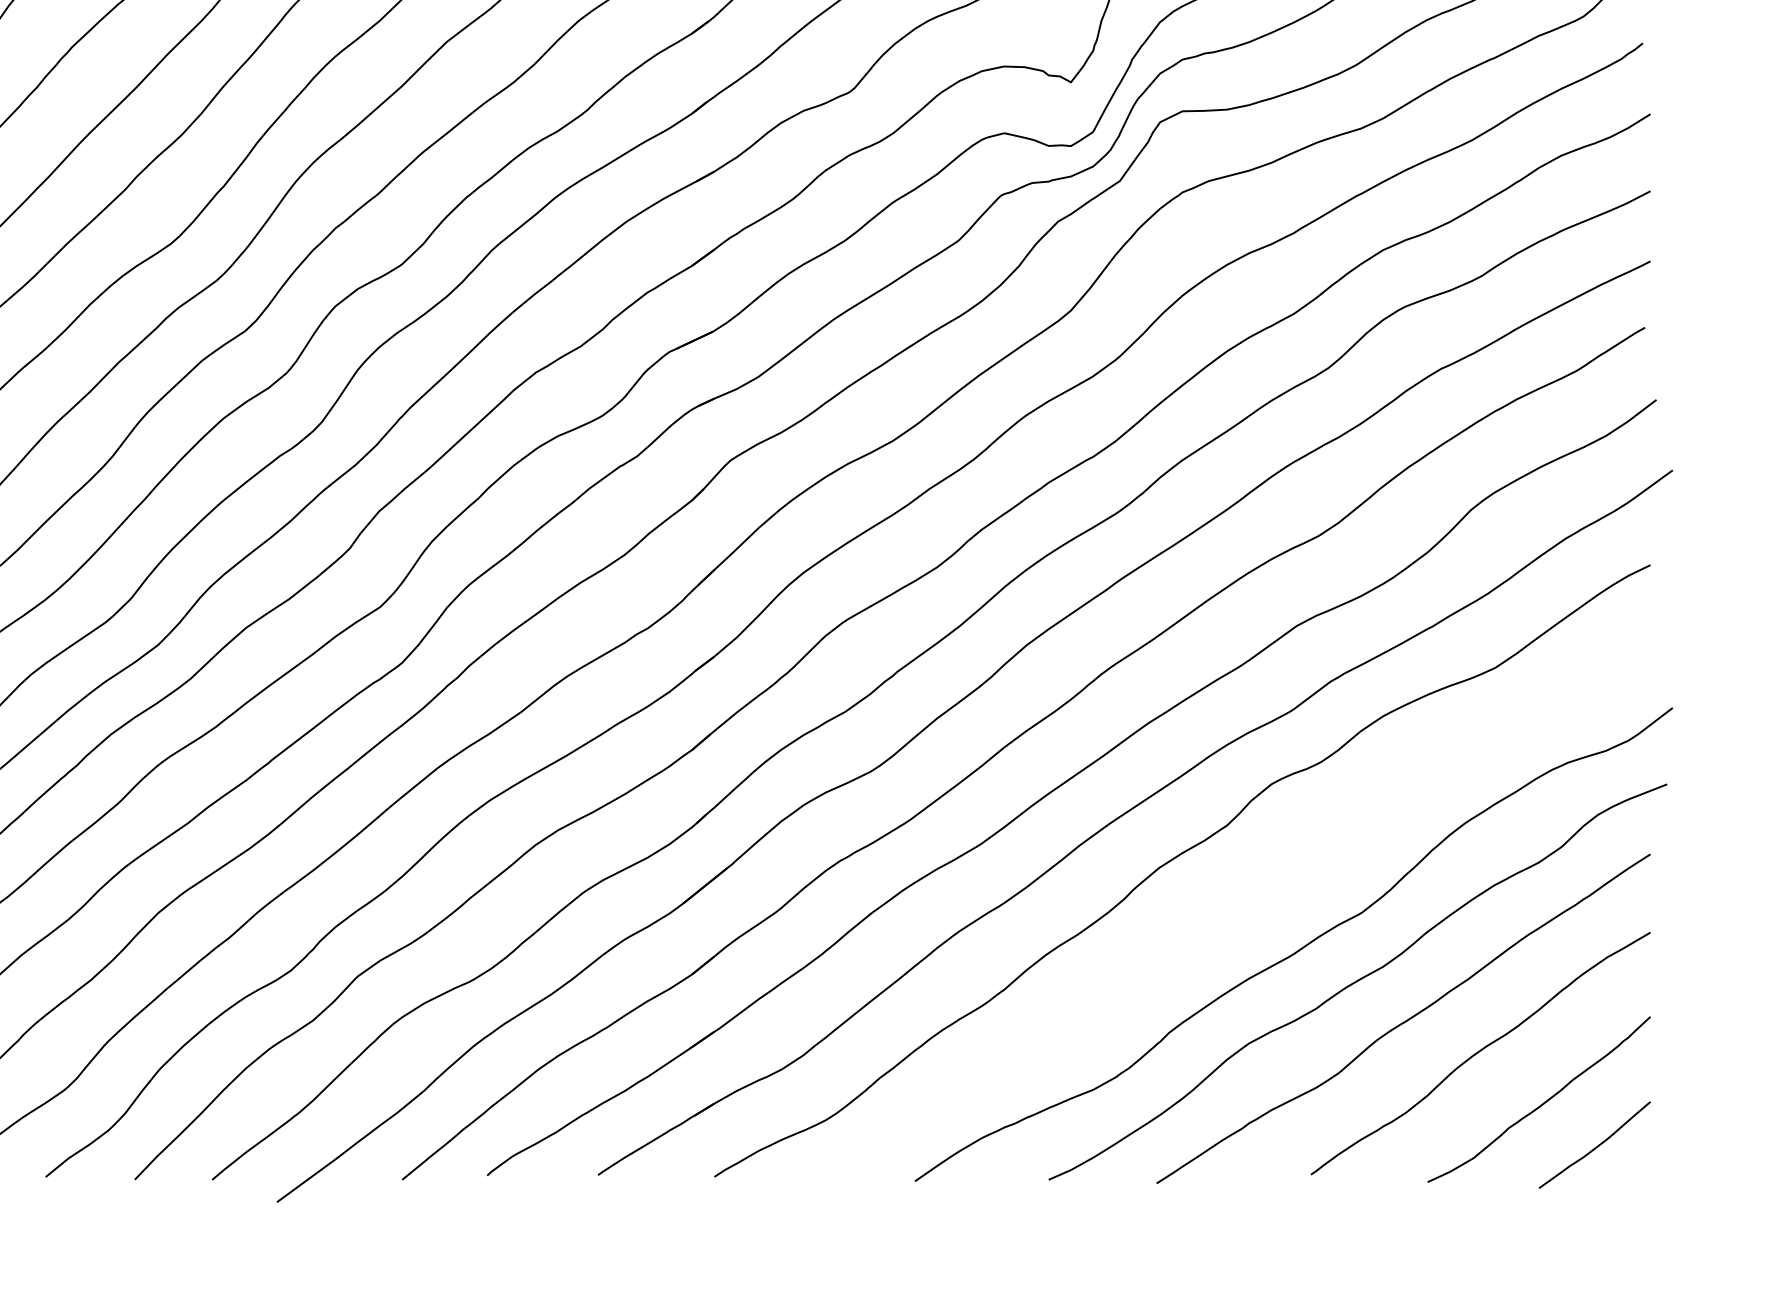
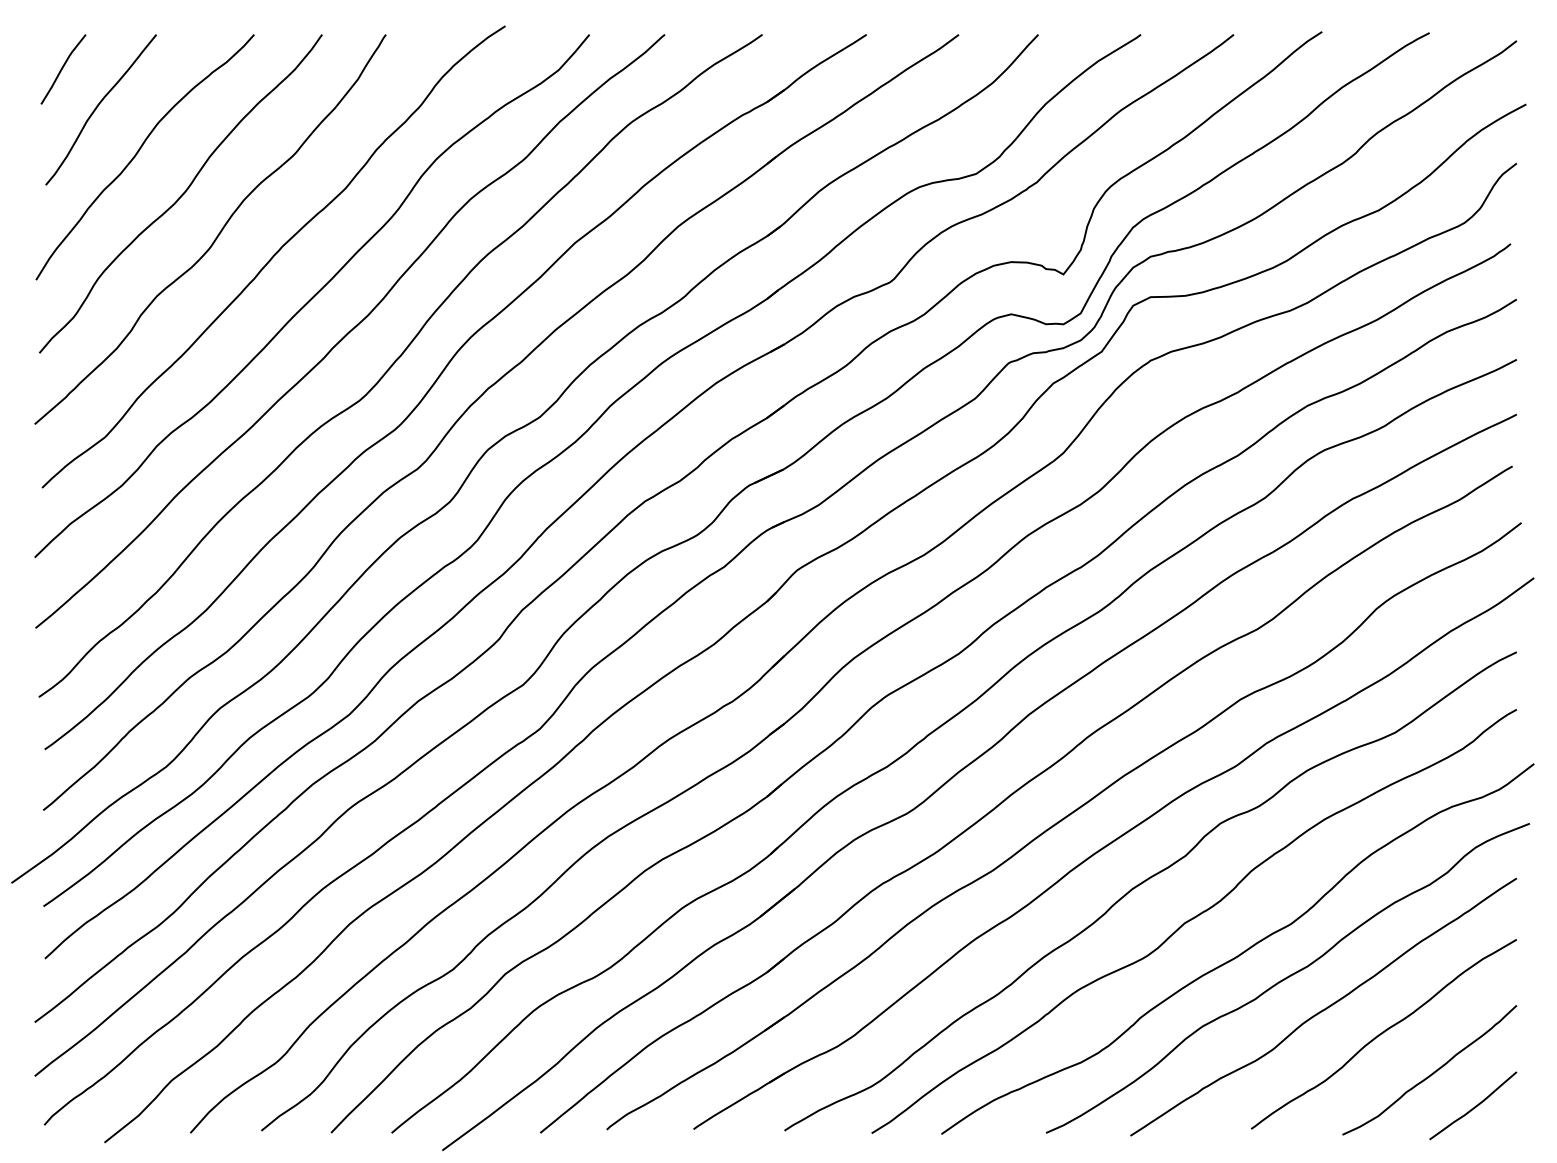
curve: (1237, 906) -> (1193, 919), added

